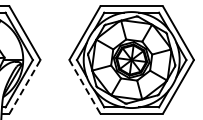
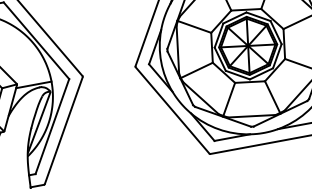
line: (24, 87) -> (63, 131), dashed -> solid
line: (84, 87) -> (171, 111), dashed -> solid

